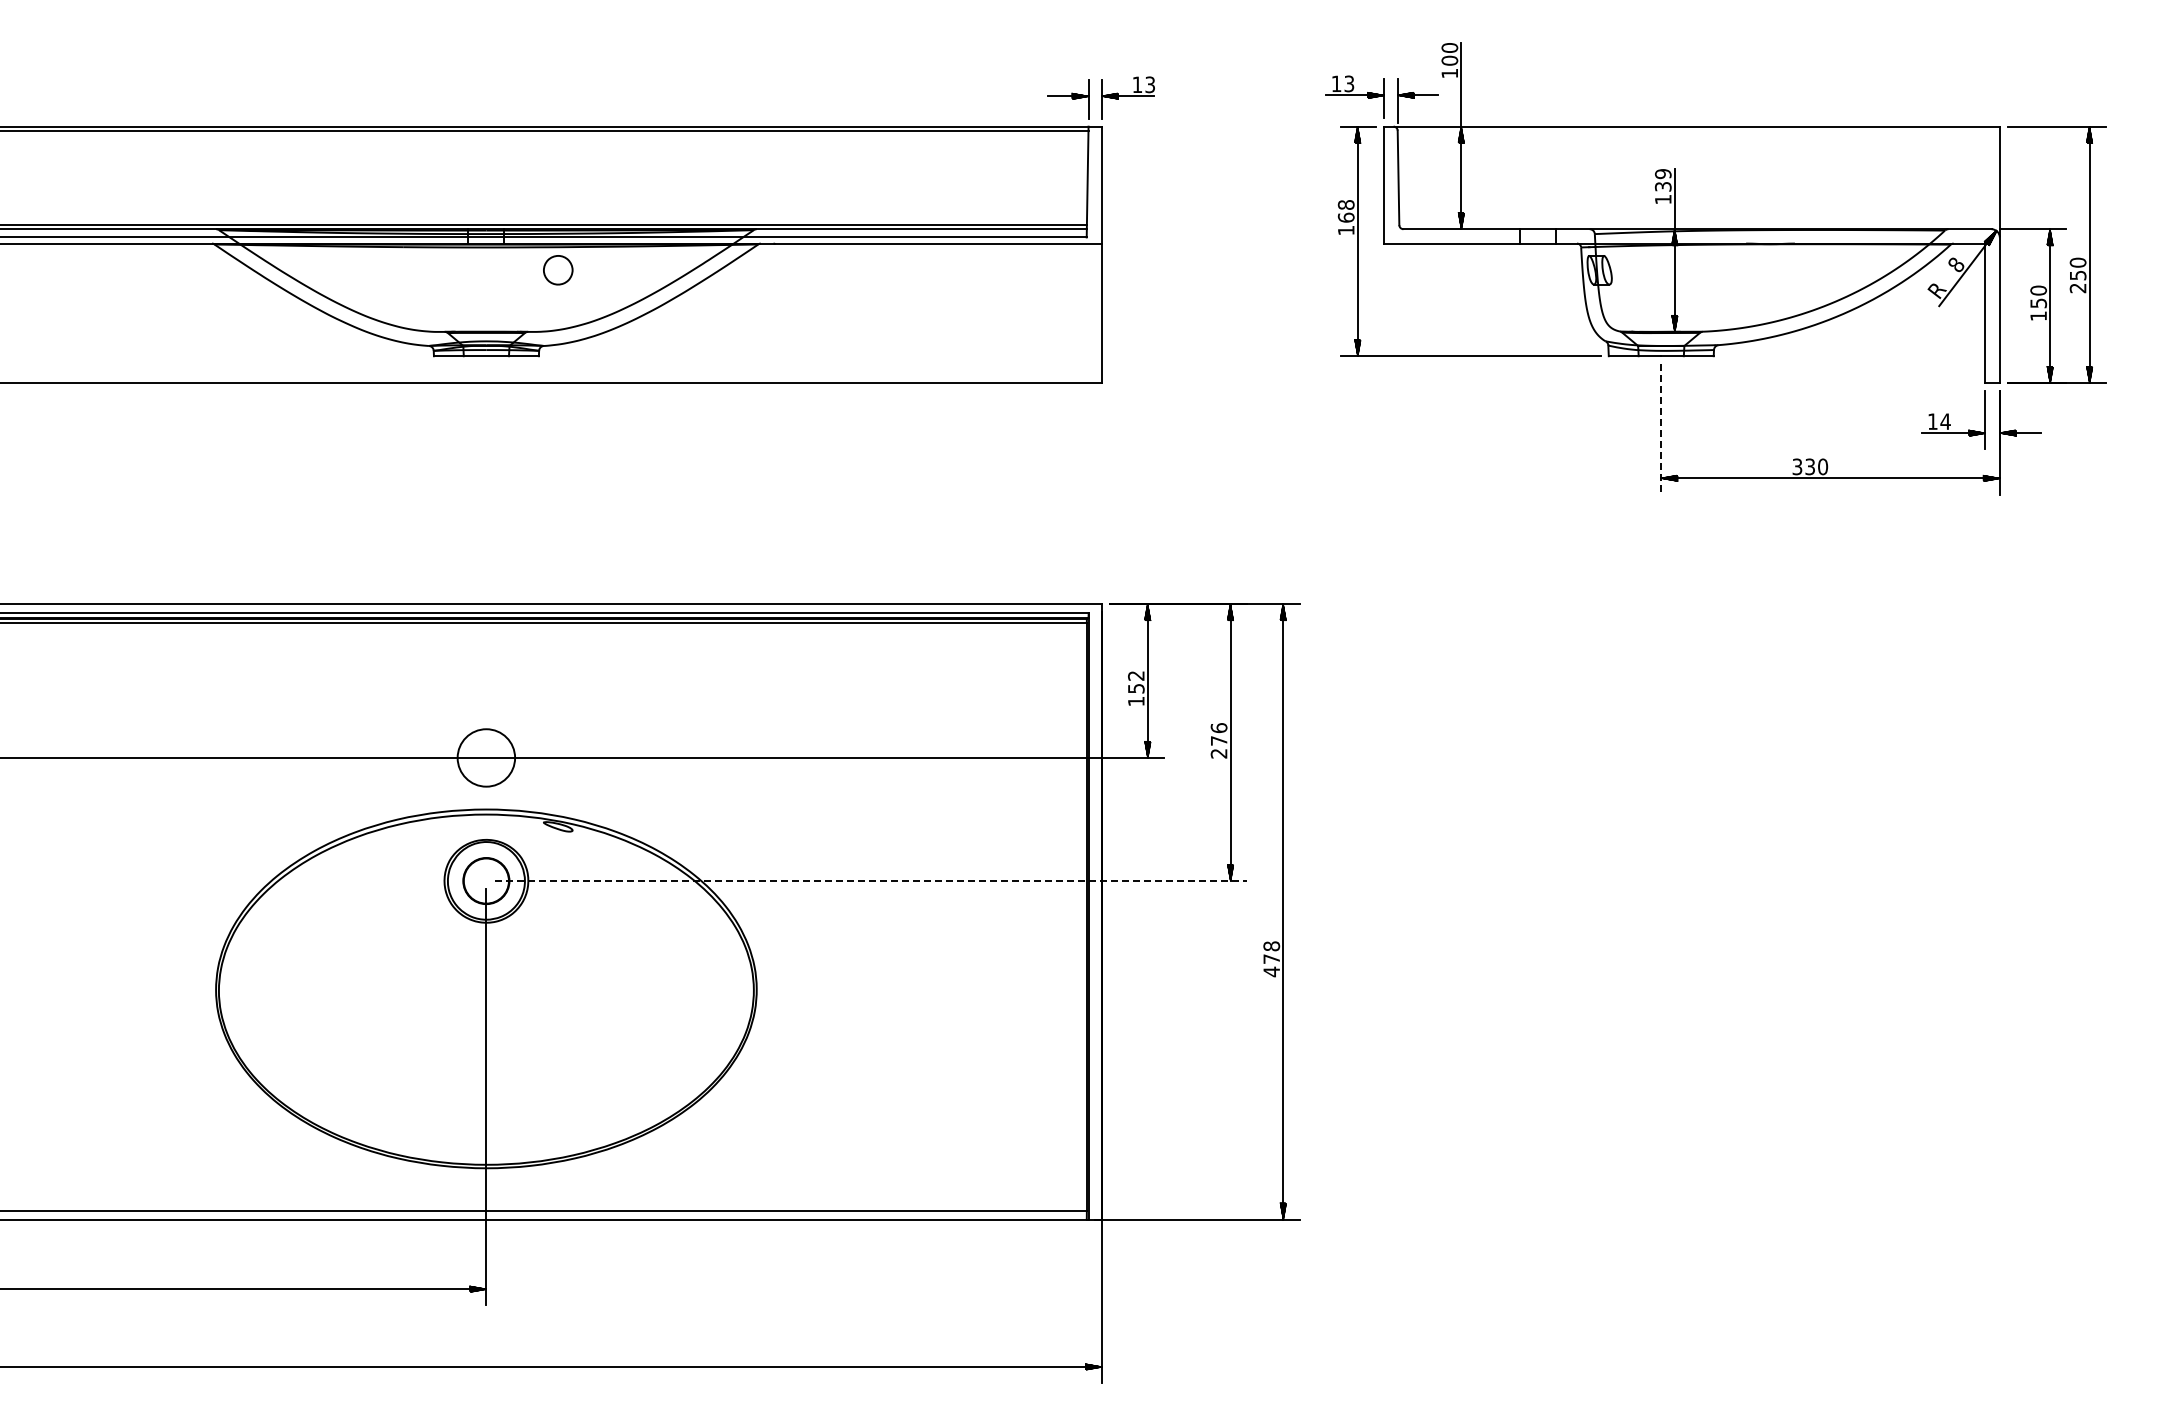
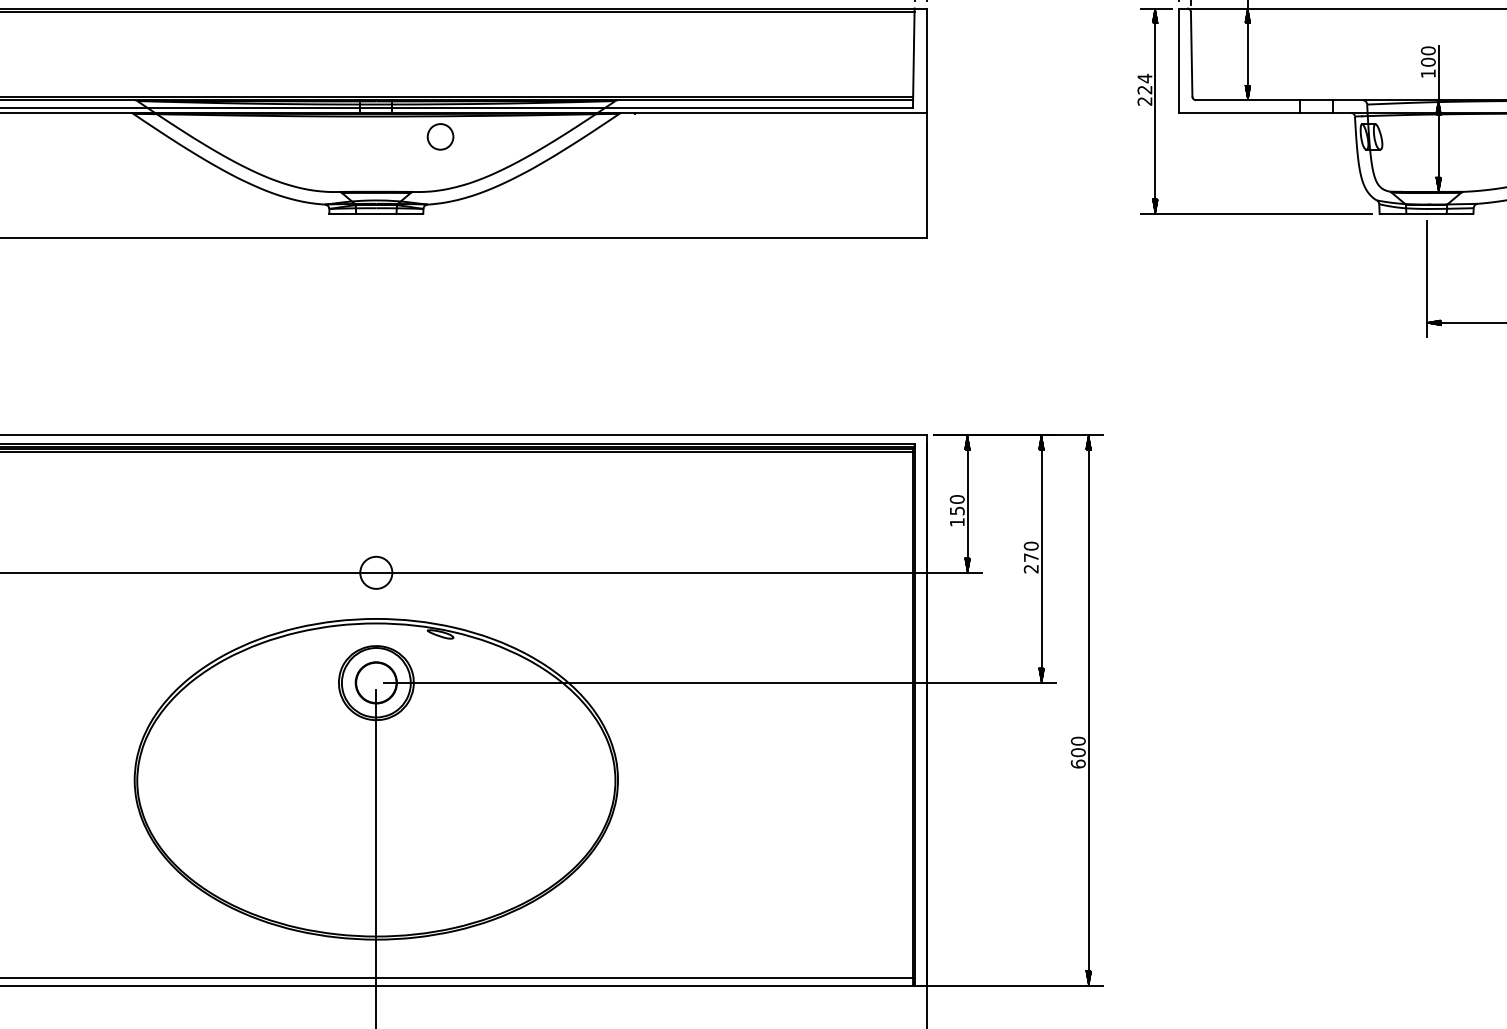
text: (1663, 180) -> (1428, 56), 139 -> 100
text: (1345, 217) -> (1144, 89), 168 -> 224
line: (1661, 430) -> (1426, 280), dashed -> solid
text: (1136, 675) -> (957, 499), 152 -> 150
text: (1218, 728) -> (1030, 546), 276 -> 270
circle: (486, 757) -> (376, 572), size x0.62
line: (871, 881) -> (720, 683), dashed -> solid
text: (1271, 959) -> (1078, 753), 478 -> 600

